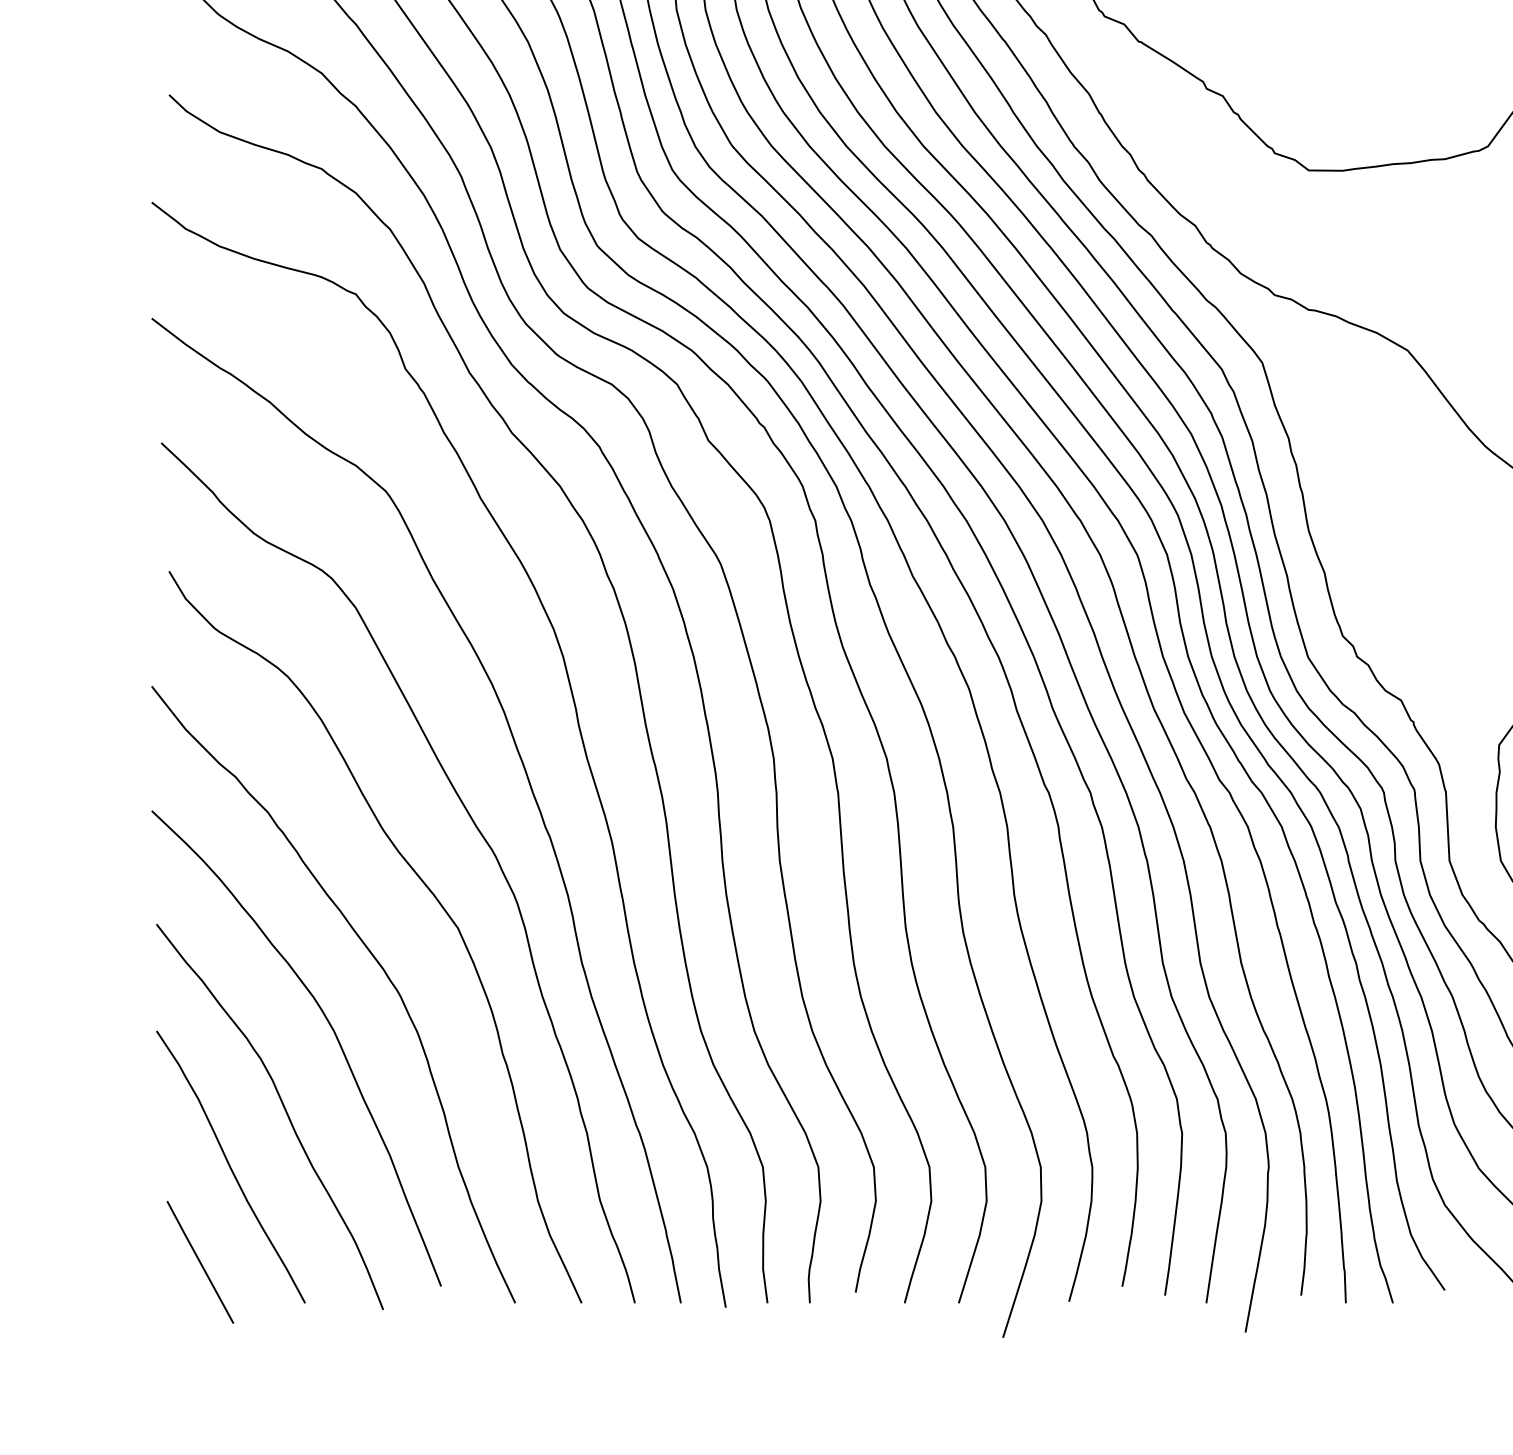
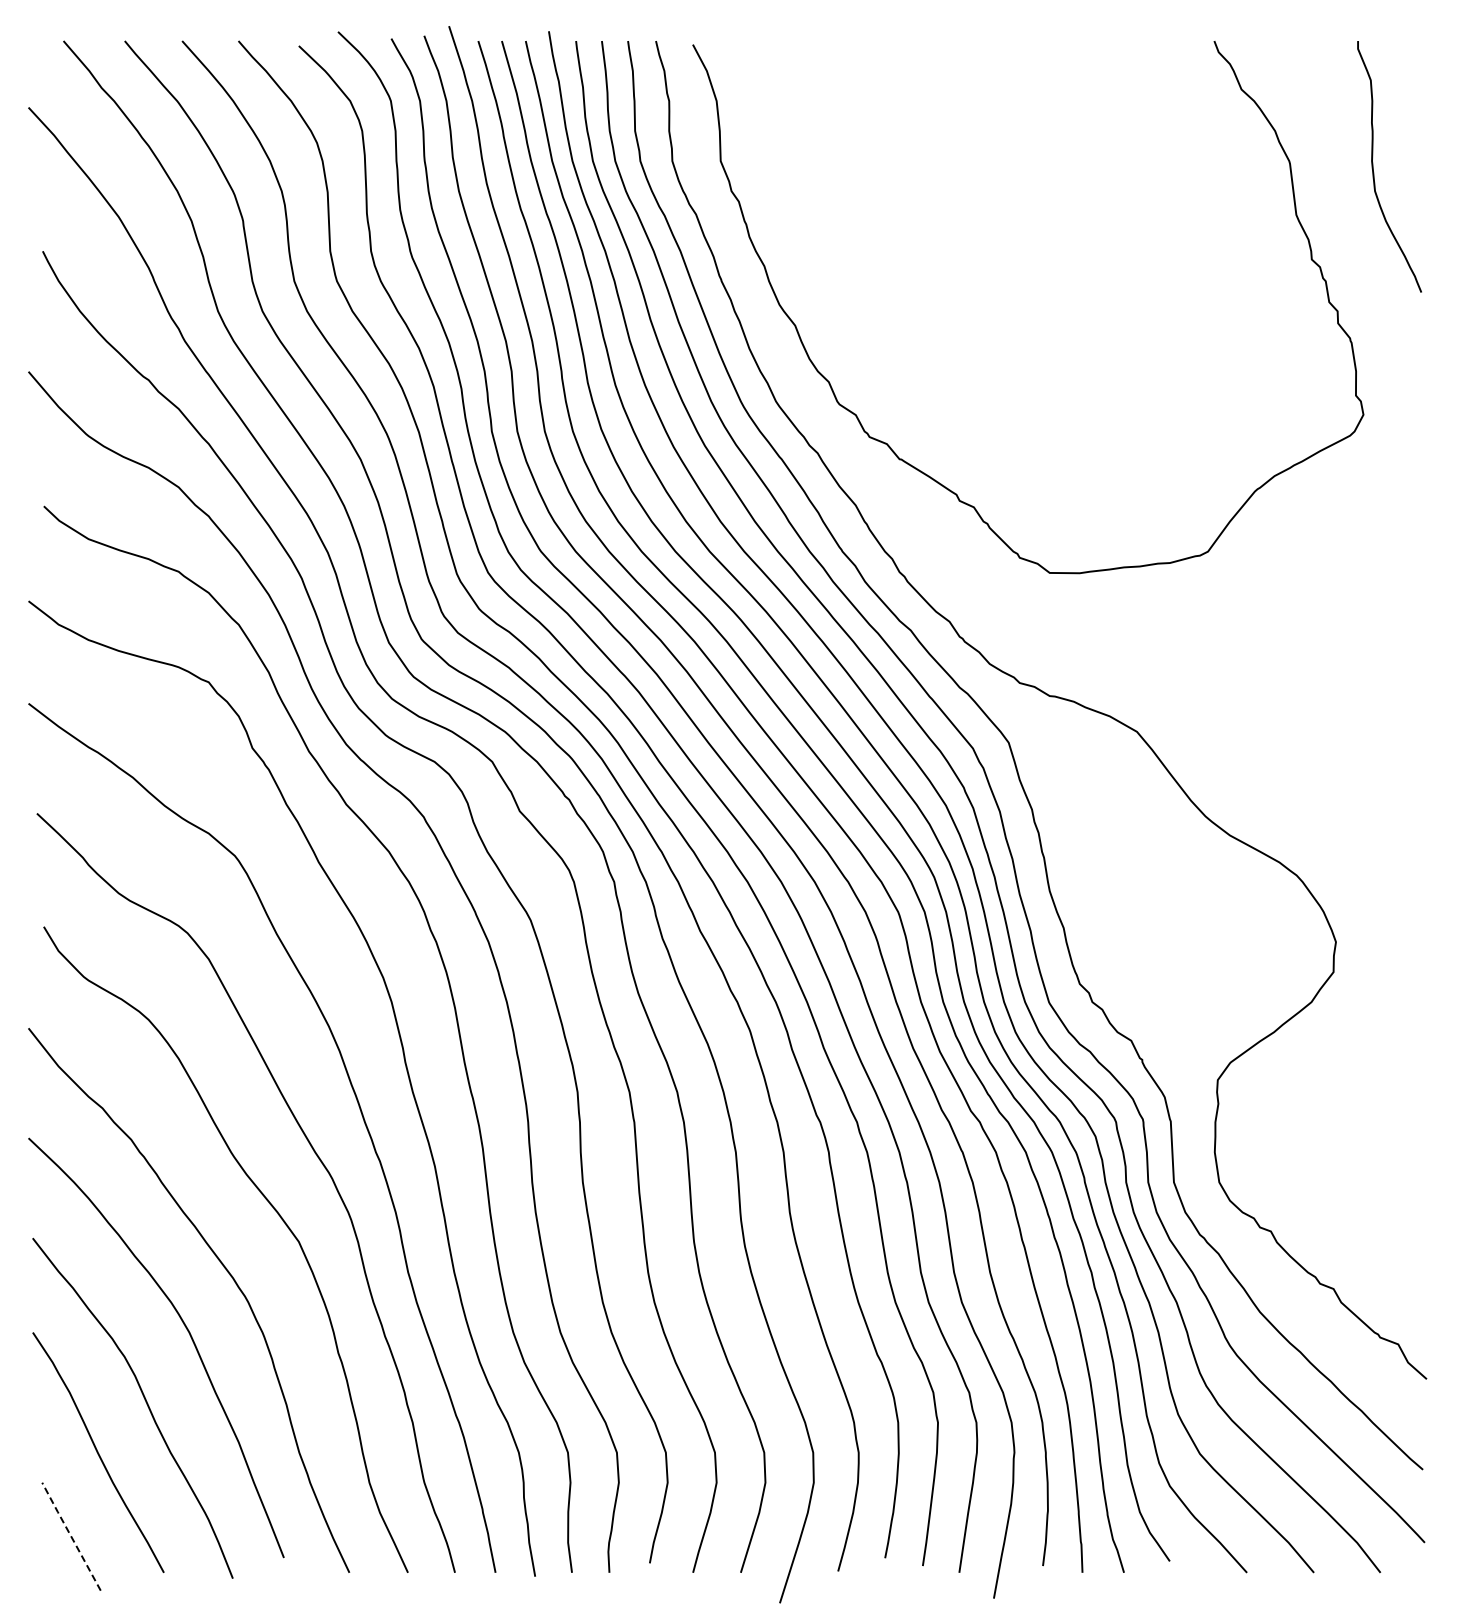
line: (199, 1261) -> (70, 1535), solid -> dashed

